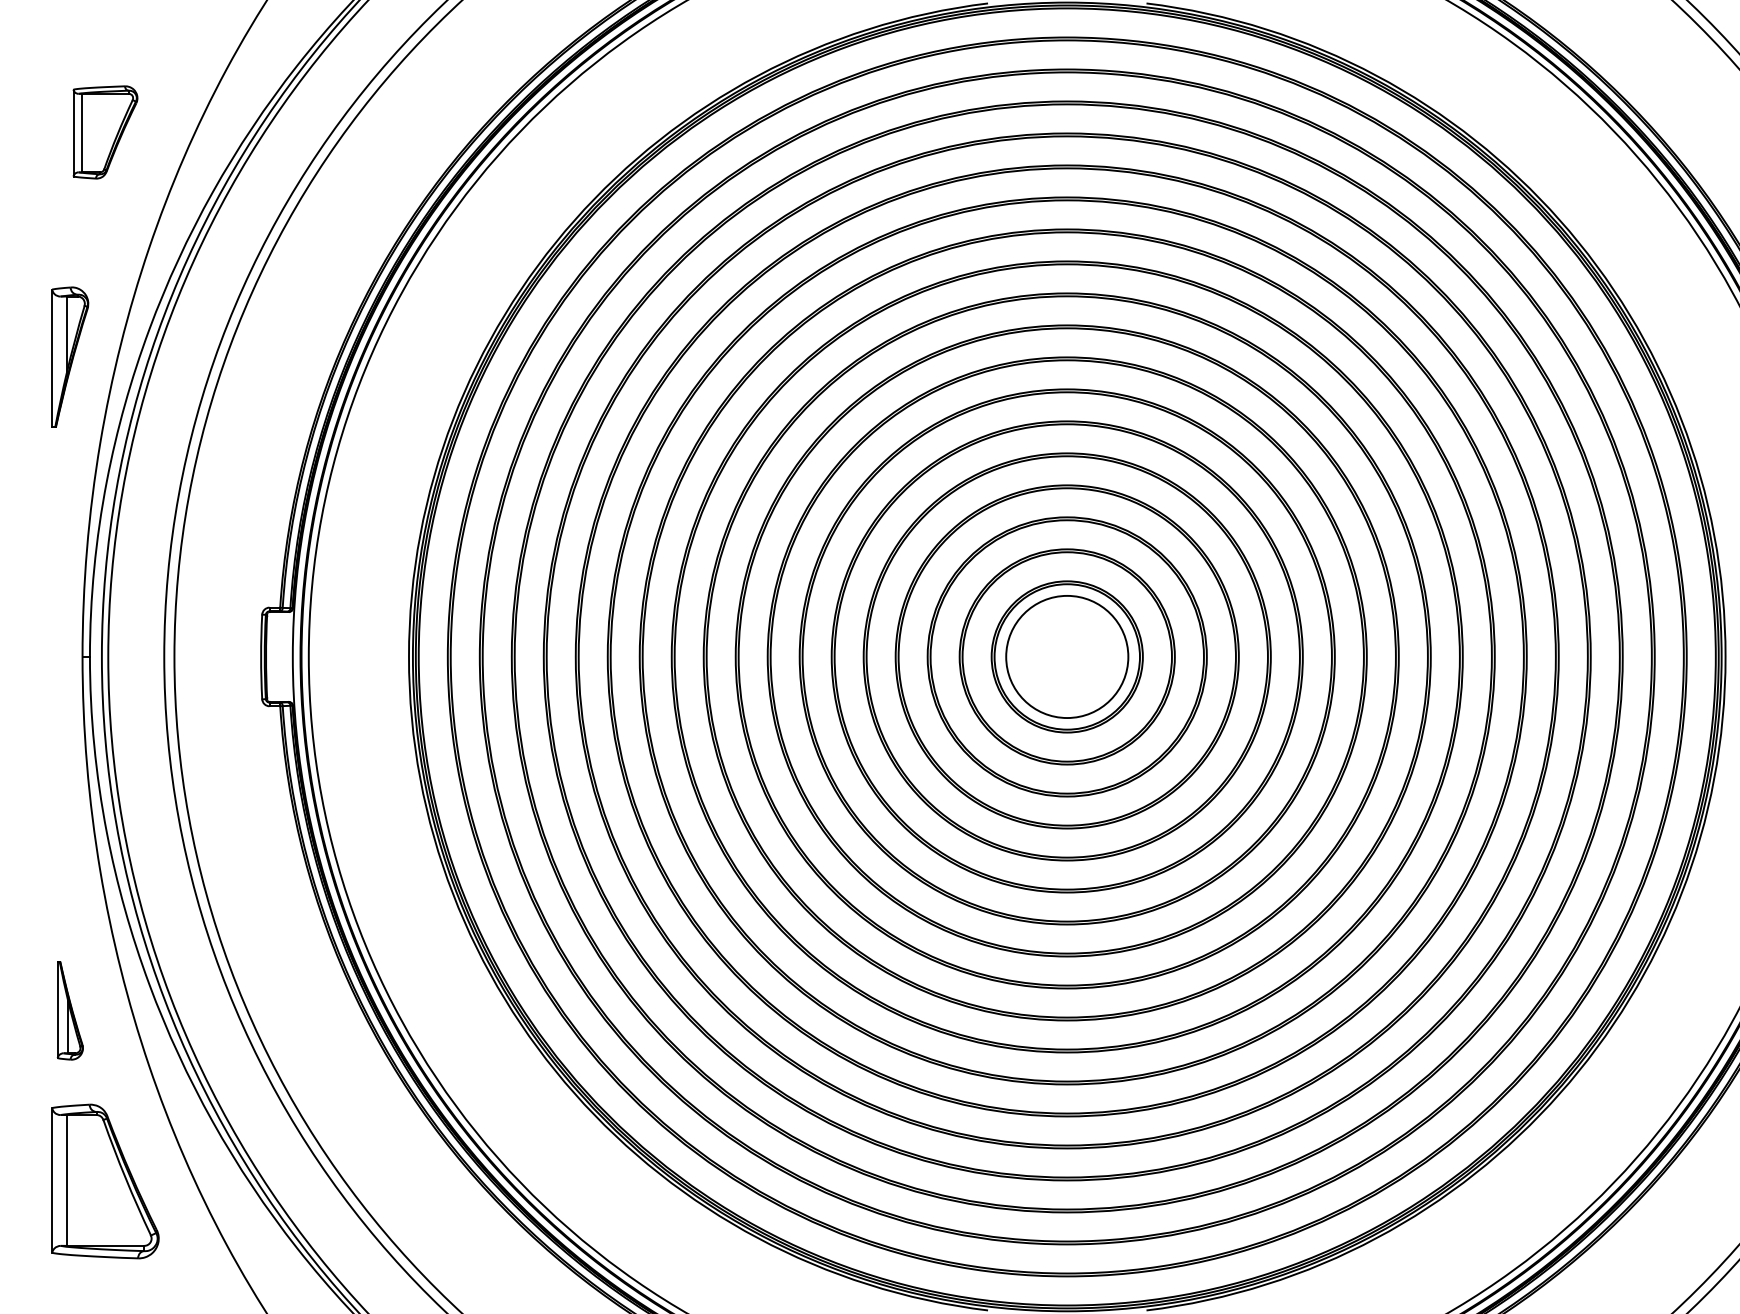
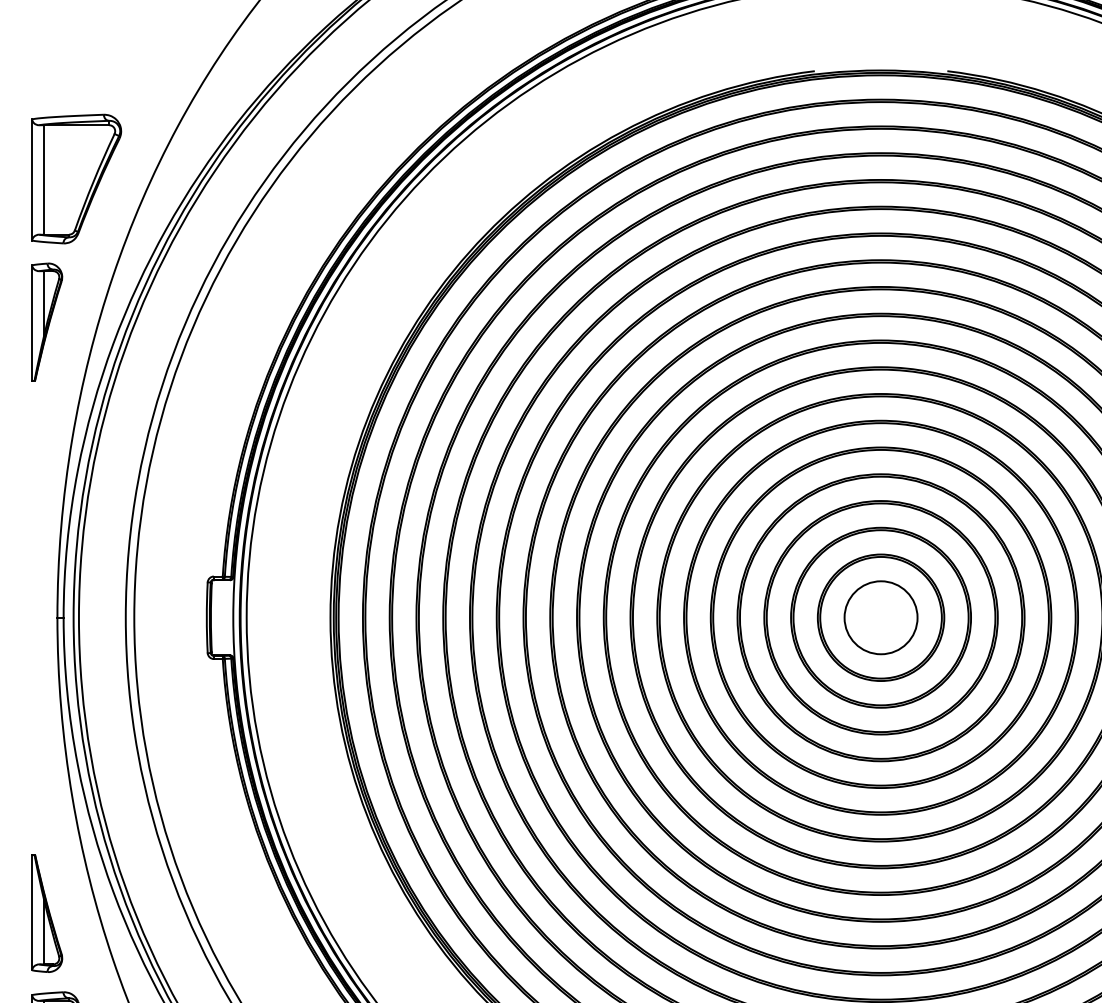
part: (105, 132) -> (76, 179), size x1.67
part: (70, 356) -> (47, 321), moved
circle: (1066, 656) -> (880, 617), size x0.71
part: (70, 1010) -> (47, 913), size x1.43

